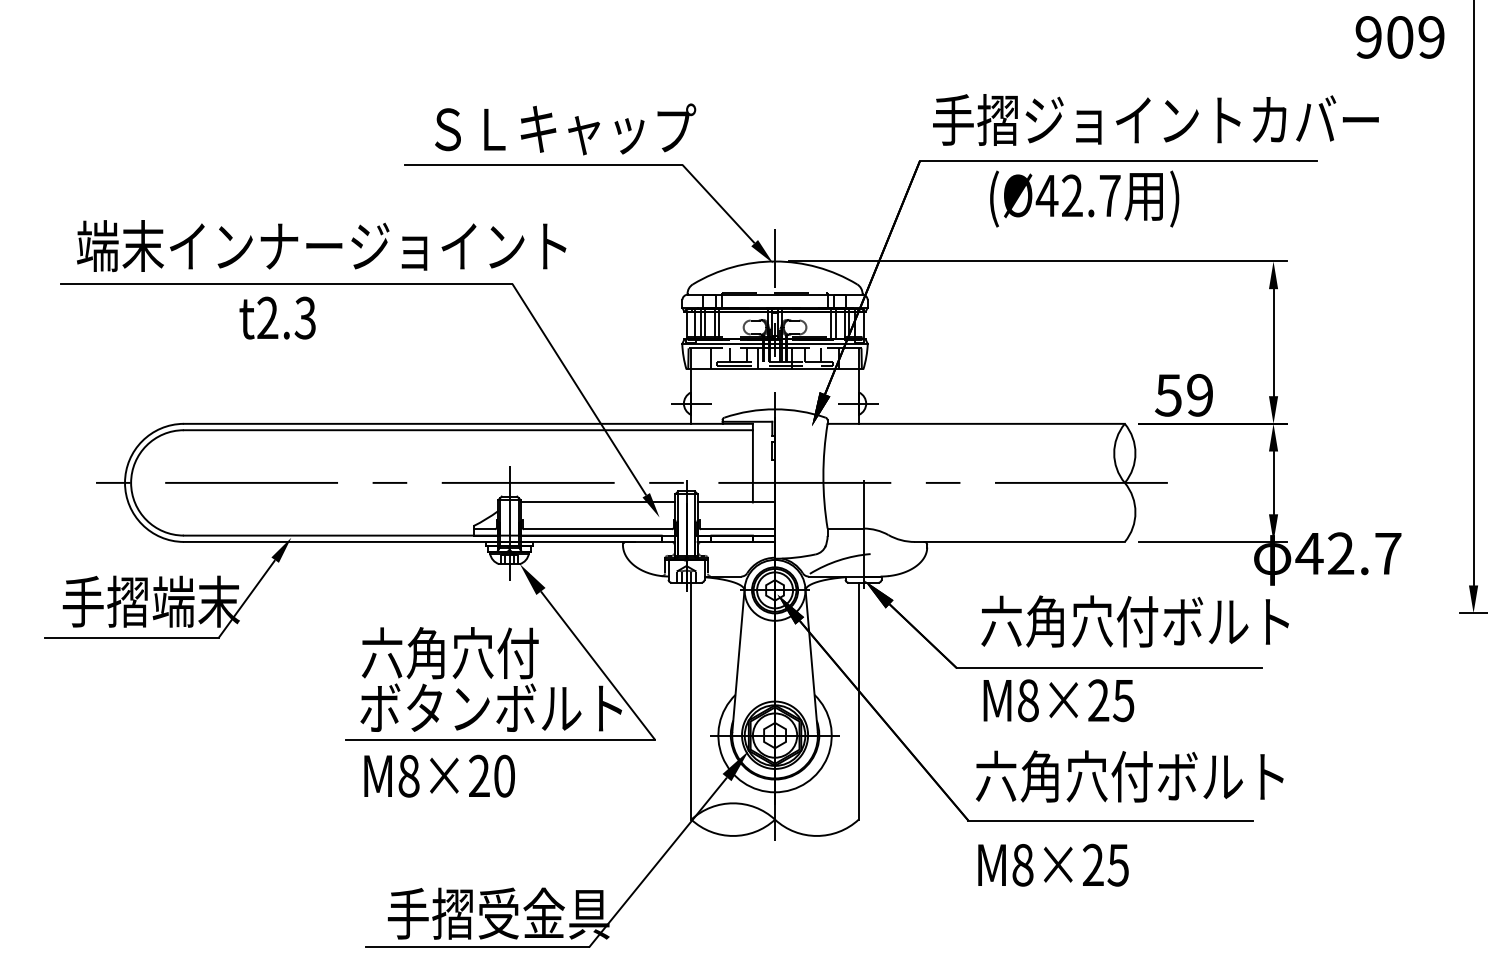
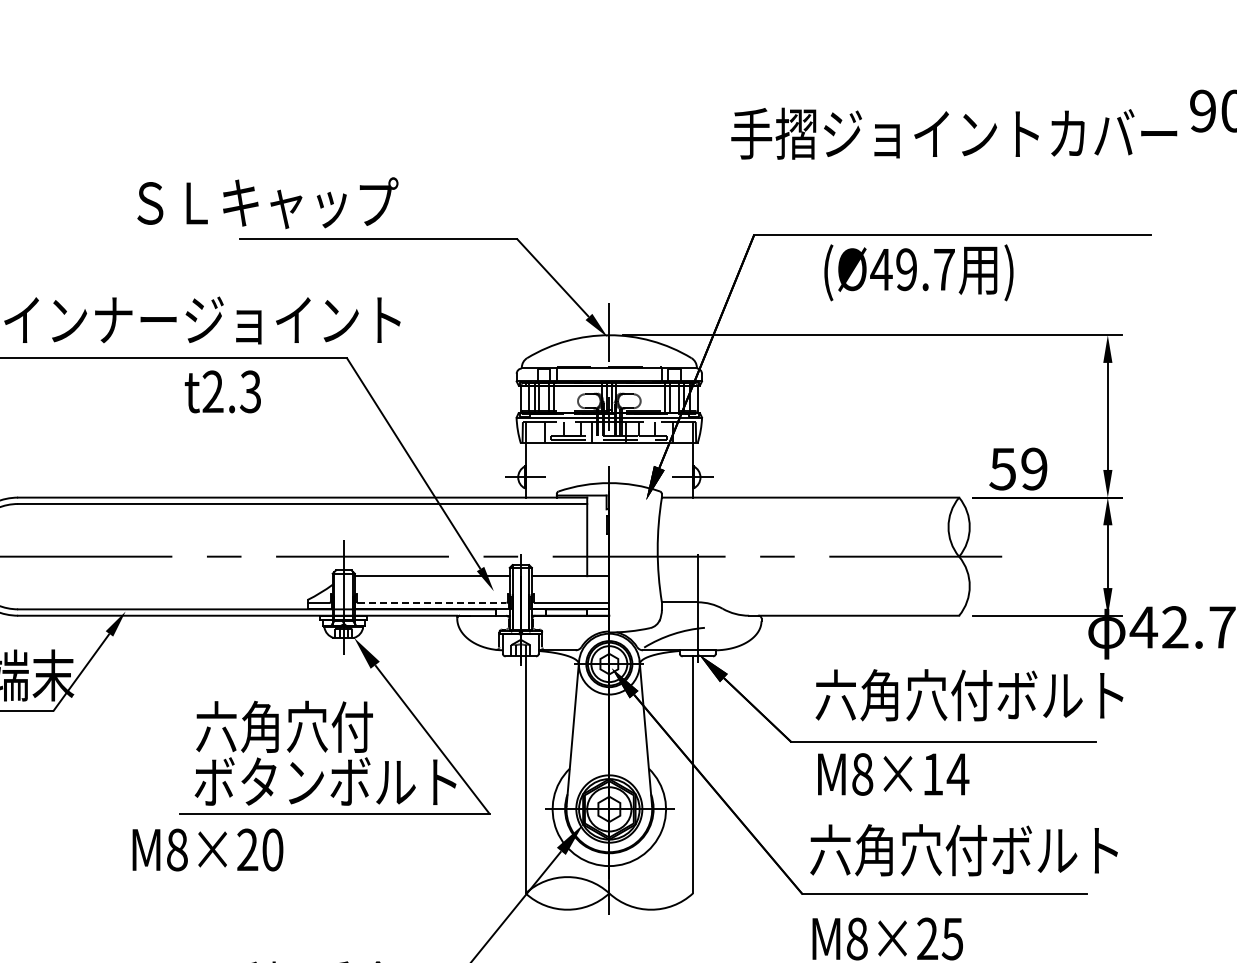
text: (1155, 119) -> (953, 133), moved
text: (565, 129) -> (267, 203), moved
text: (1072, 196) -> (906, 270), (Ø42.7 -> (Ø49.7
text: (277, 317) -> (222, 391), moved
line: (598, 529) -> (432, 603), solid -> dashed
text: (1111, 700) -> (945, 774), M8×25 -> M8×14
text: (439, 775) -> (207, 849), moved

